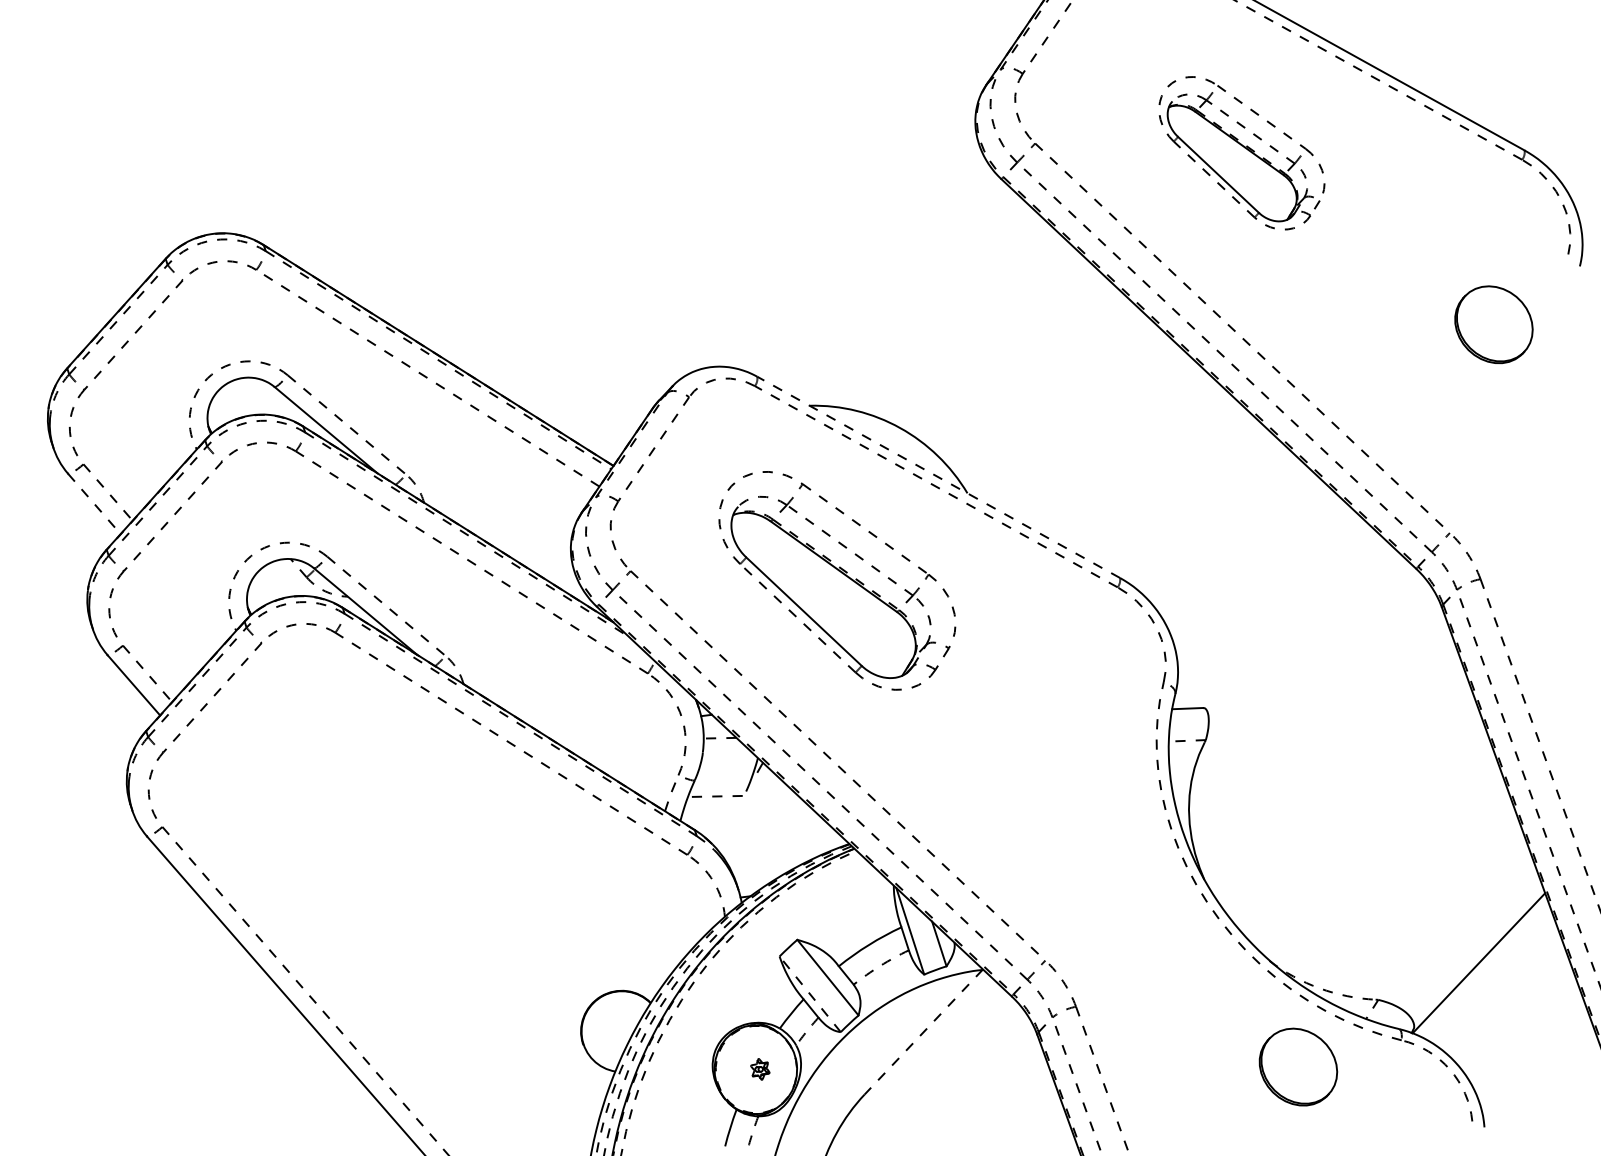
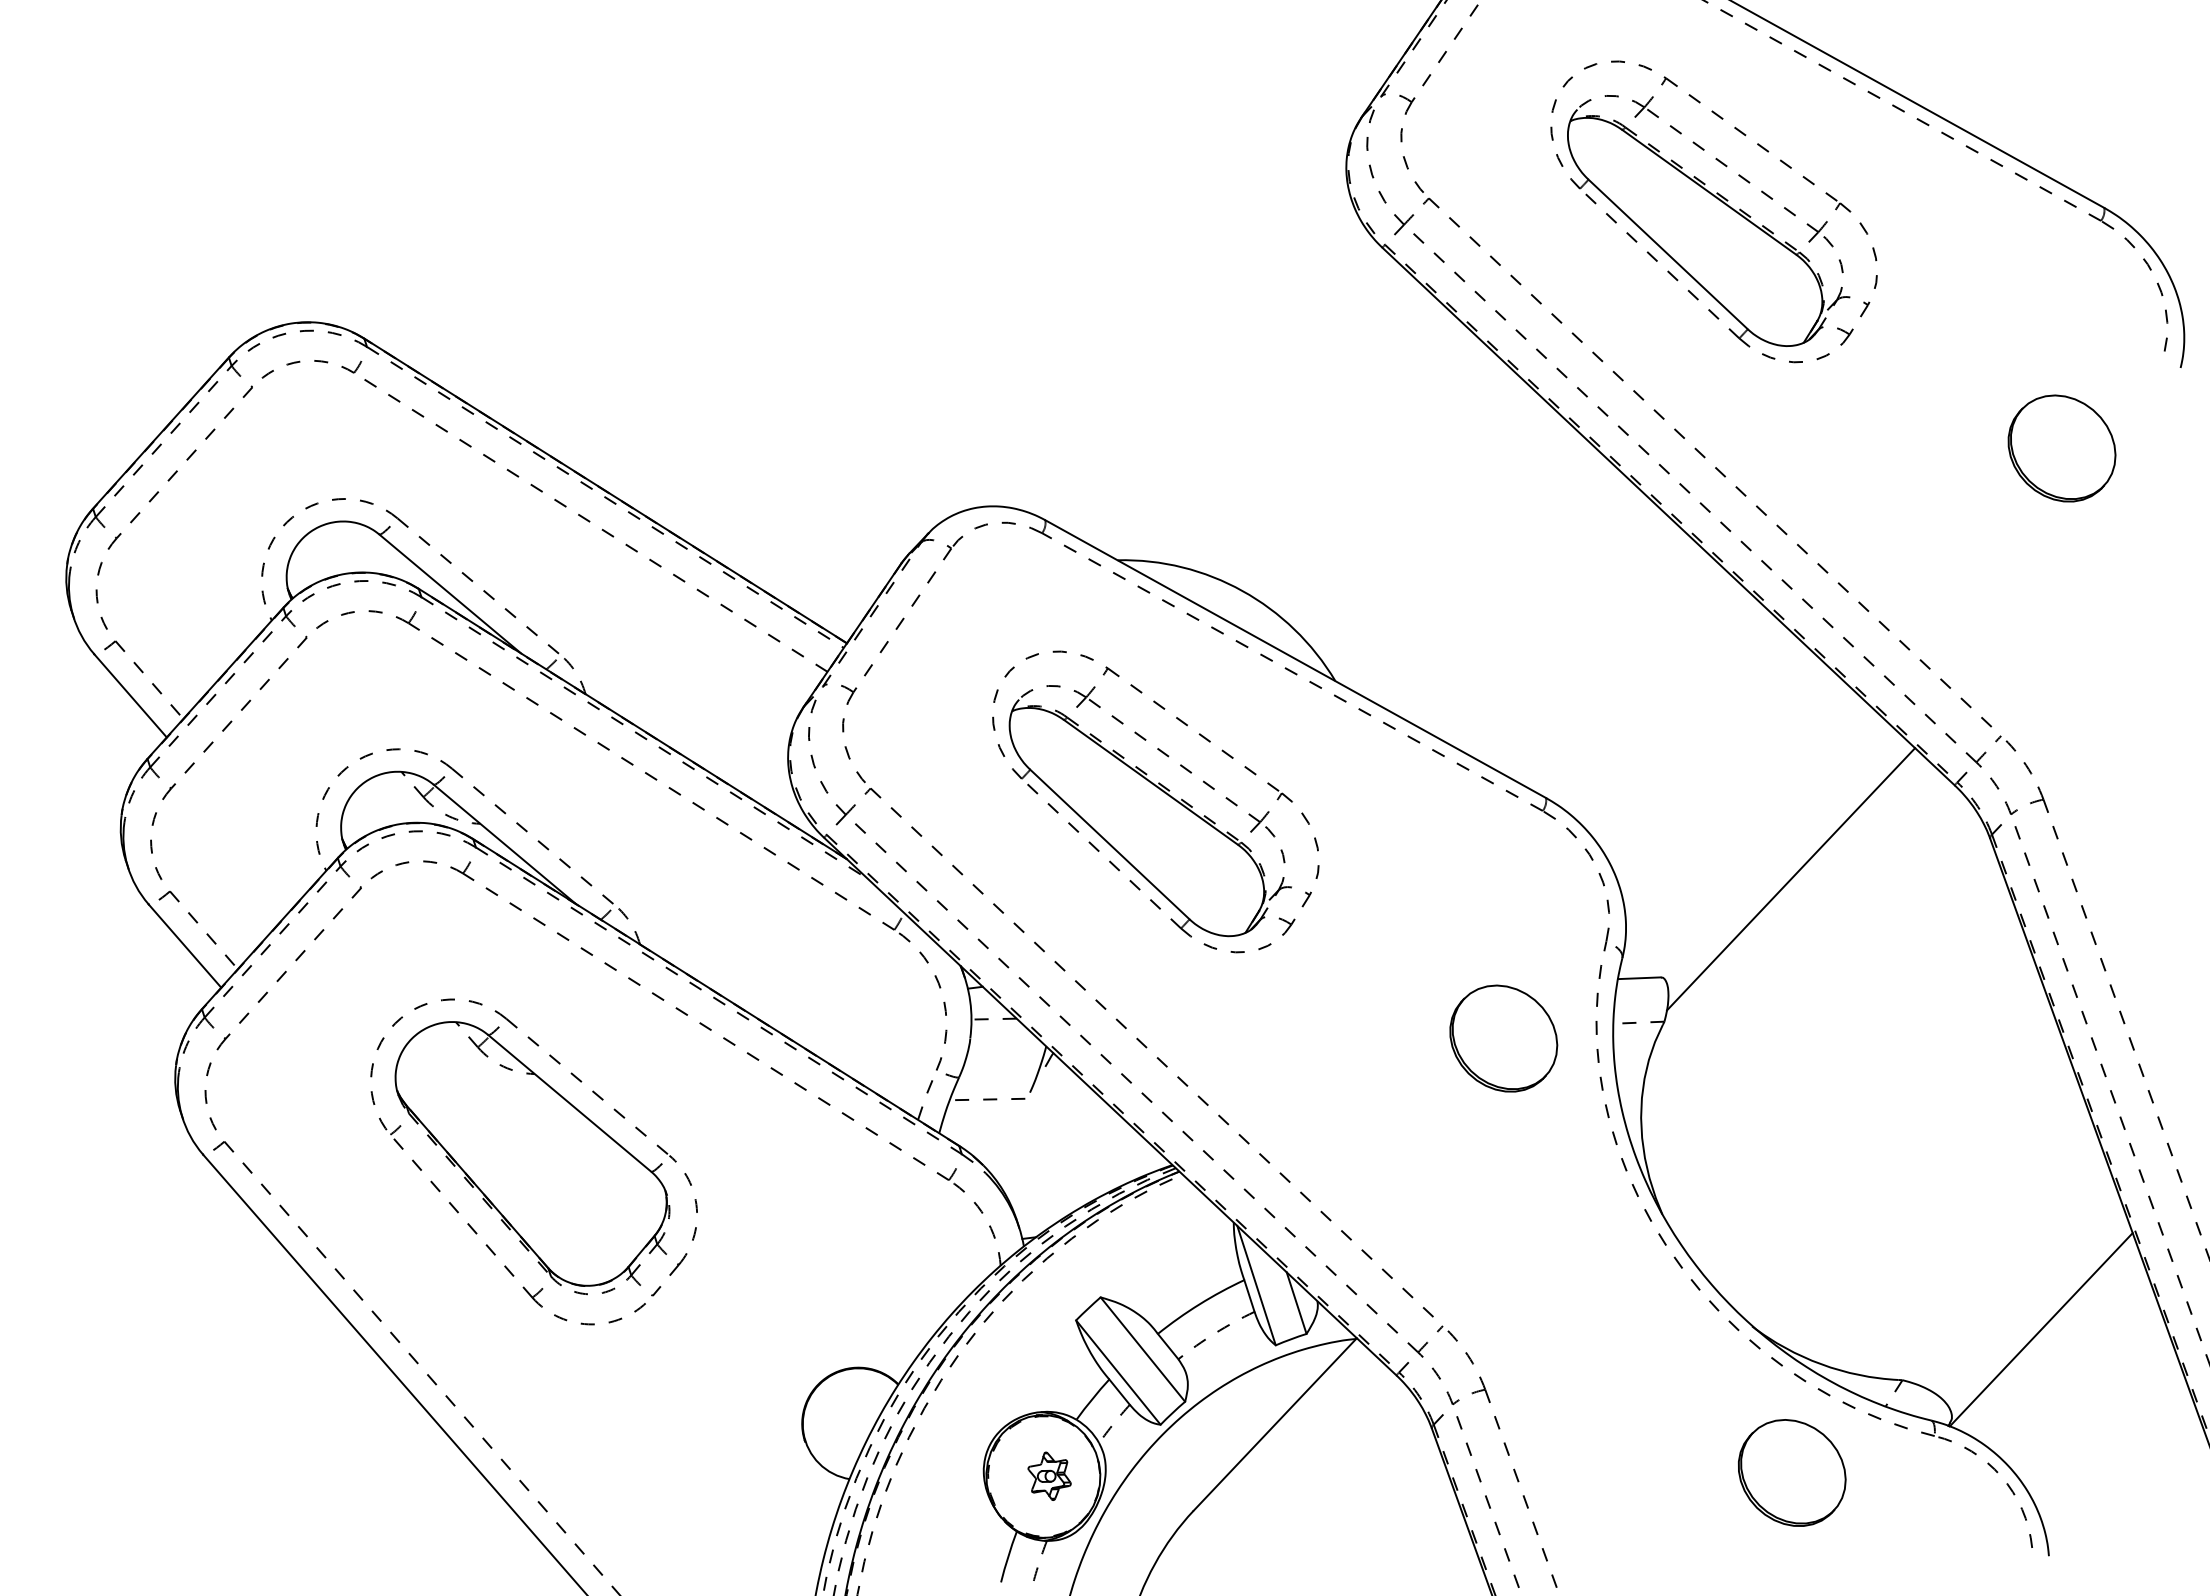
part: (1241, 153) -> (1713, 211), size x1.43
line: (938, 476) -> (1295, 658), dashed -> solid
line: (94, 504) -> (130, 696), dashed -> solid
line: (1297, 637) -> (1791, 879), added
part: (1089, 752) -> (1503, 1038), added
part: (386, 841) -> (533, 1161), added
arc: (1319, 988) -> (1821, 1364), dashed -> solid
line: (810, 994) -> (1118, 1372), dashed -> solid
line: (924, 1031) -> (1275, 1424), dashed -> solid
part: (760, 1068) -> (1049, 1475), size x1.67

